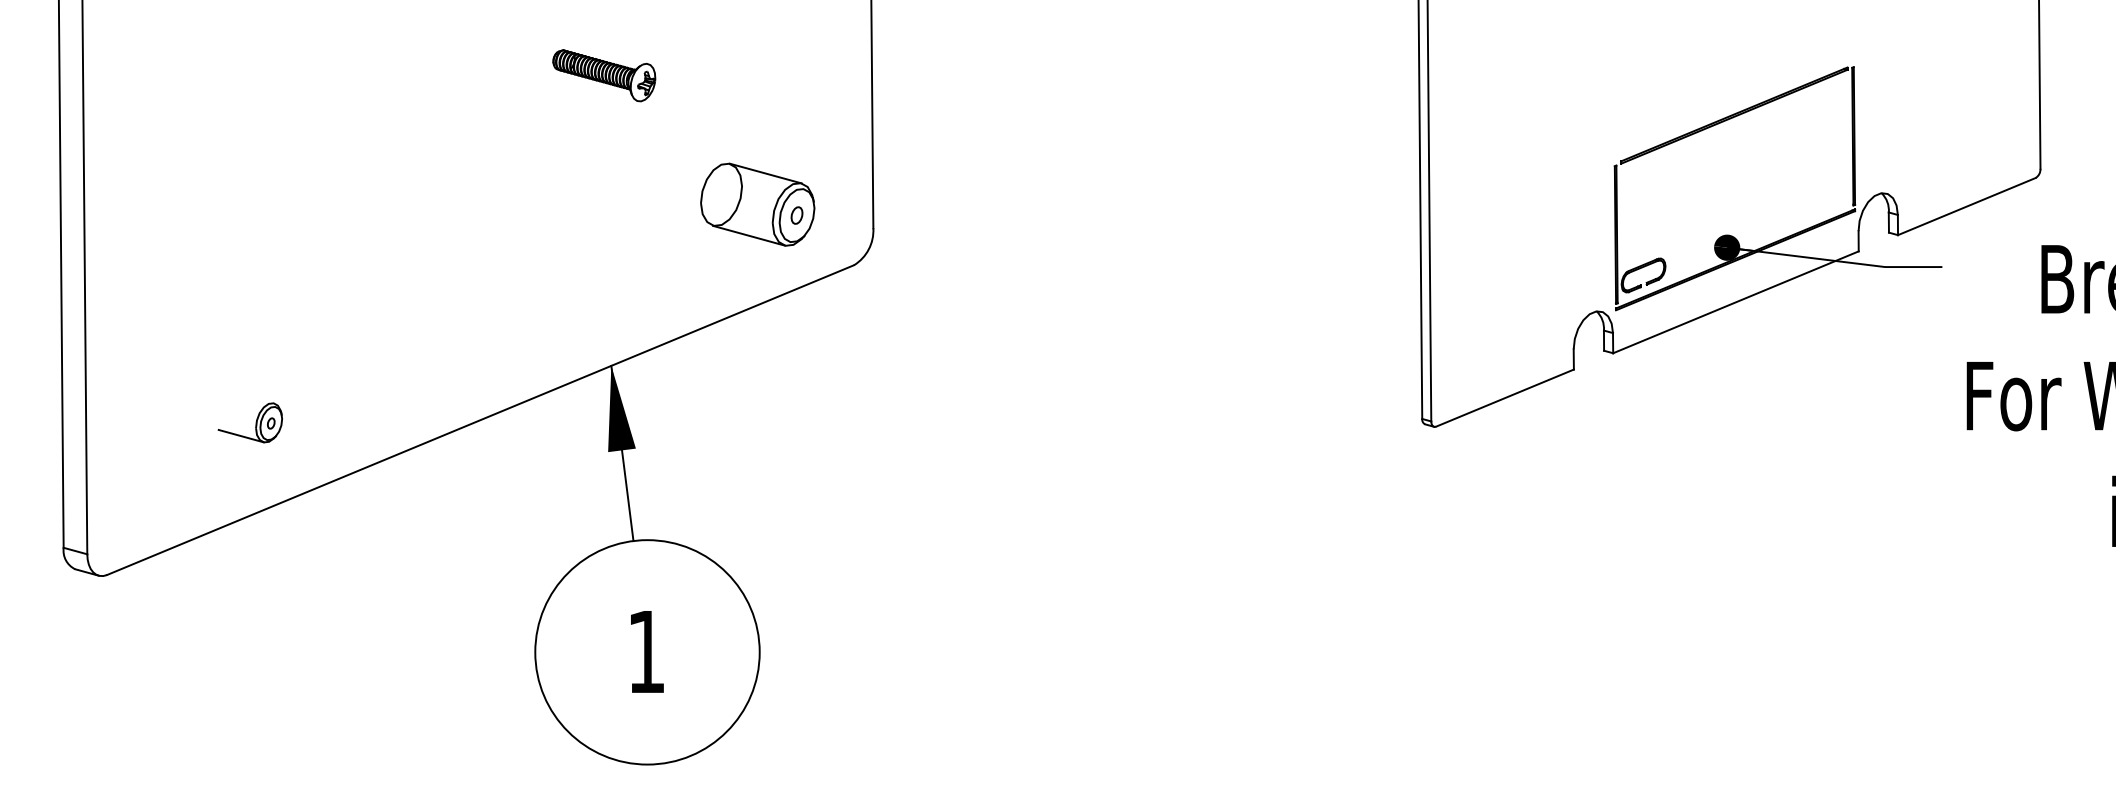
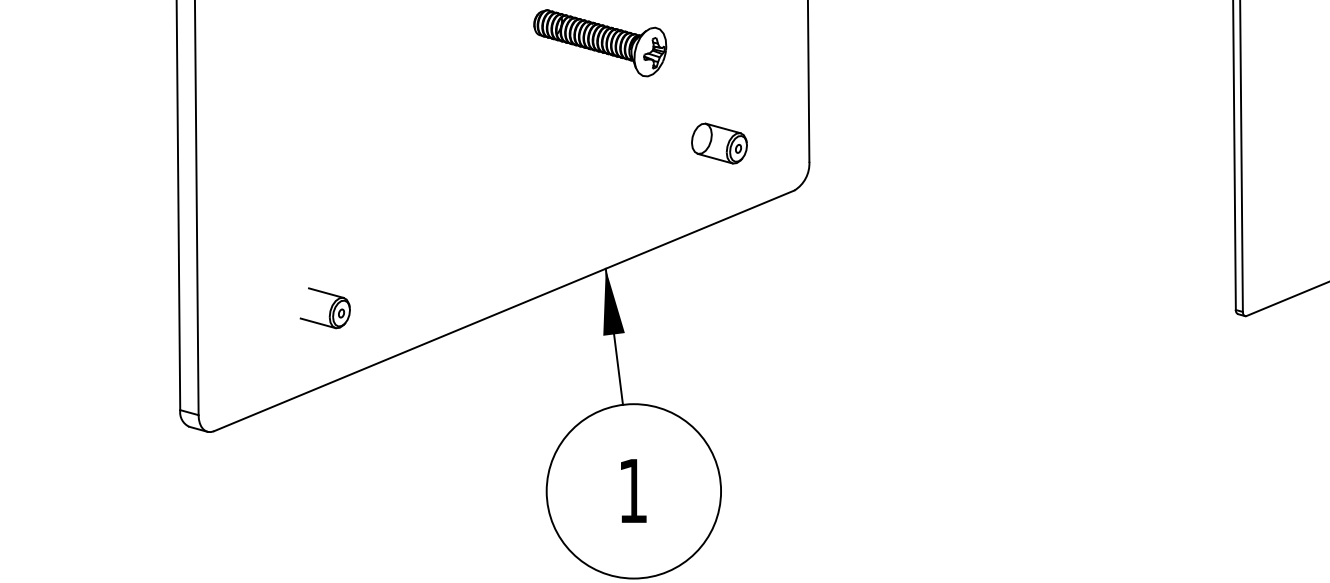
part: (604, 75) -> (600, 43), size x1.67
part: (757, 204) -> (719, 143), size x0.62
line: (251, 397) -> (326, 293), added

